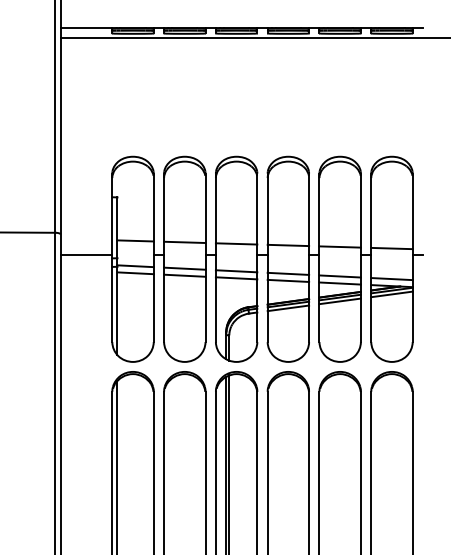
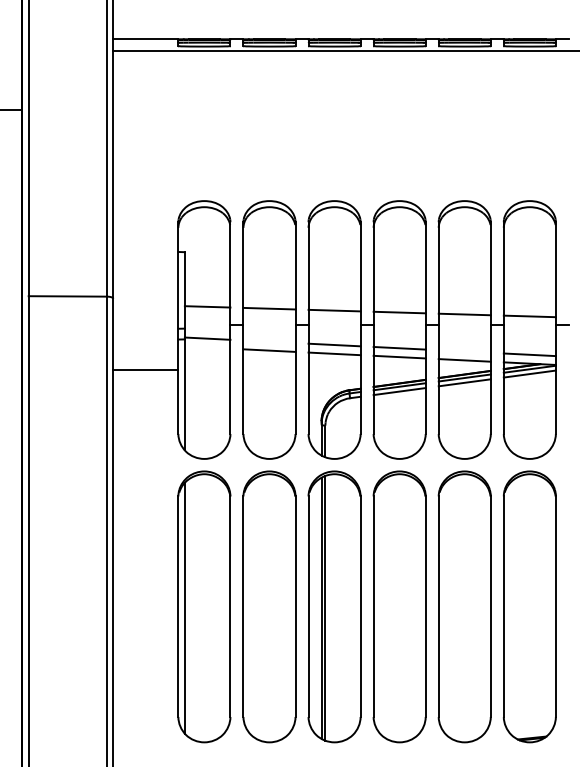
line: (86, 254) -> (145, 369), moved
line: (184, 268) -> (269, 341), removed
line: (135, 273) -> (207, 347), removed
line: (339, 276) -> (464, 351), removed

